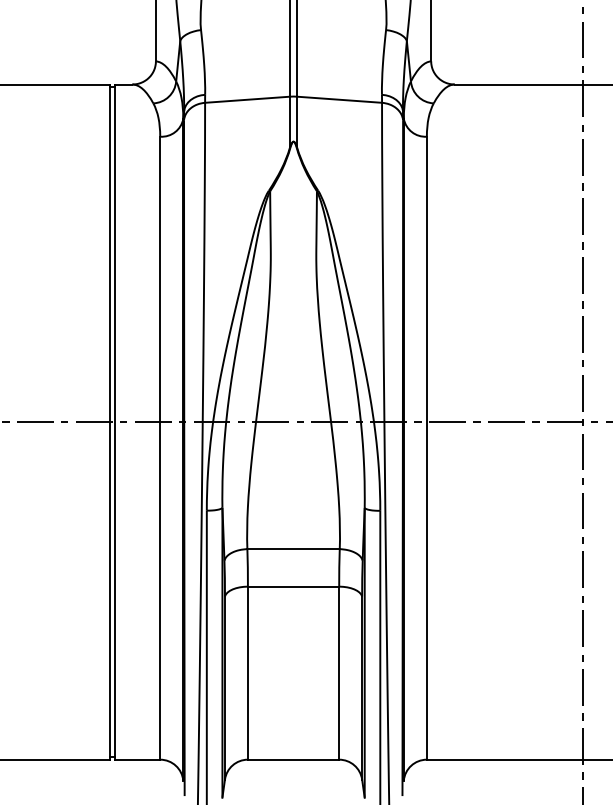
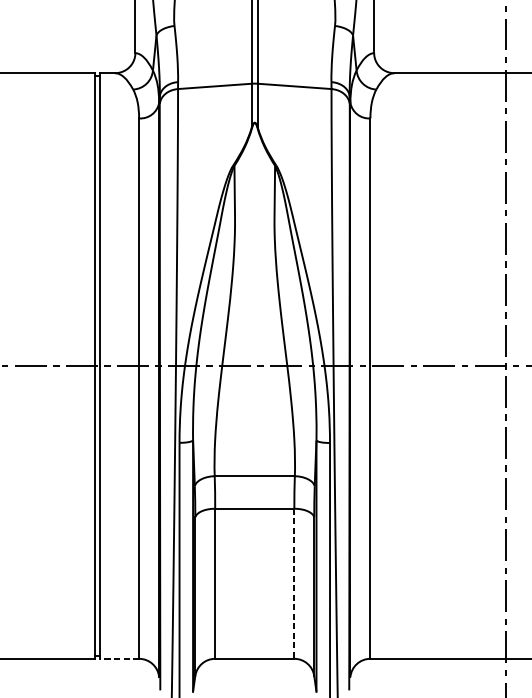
line: (339, 673) -> (294, 584), solid -> dashed
line: (137, 759) -> (119, 658), solid -> dashed

